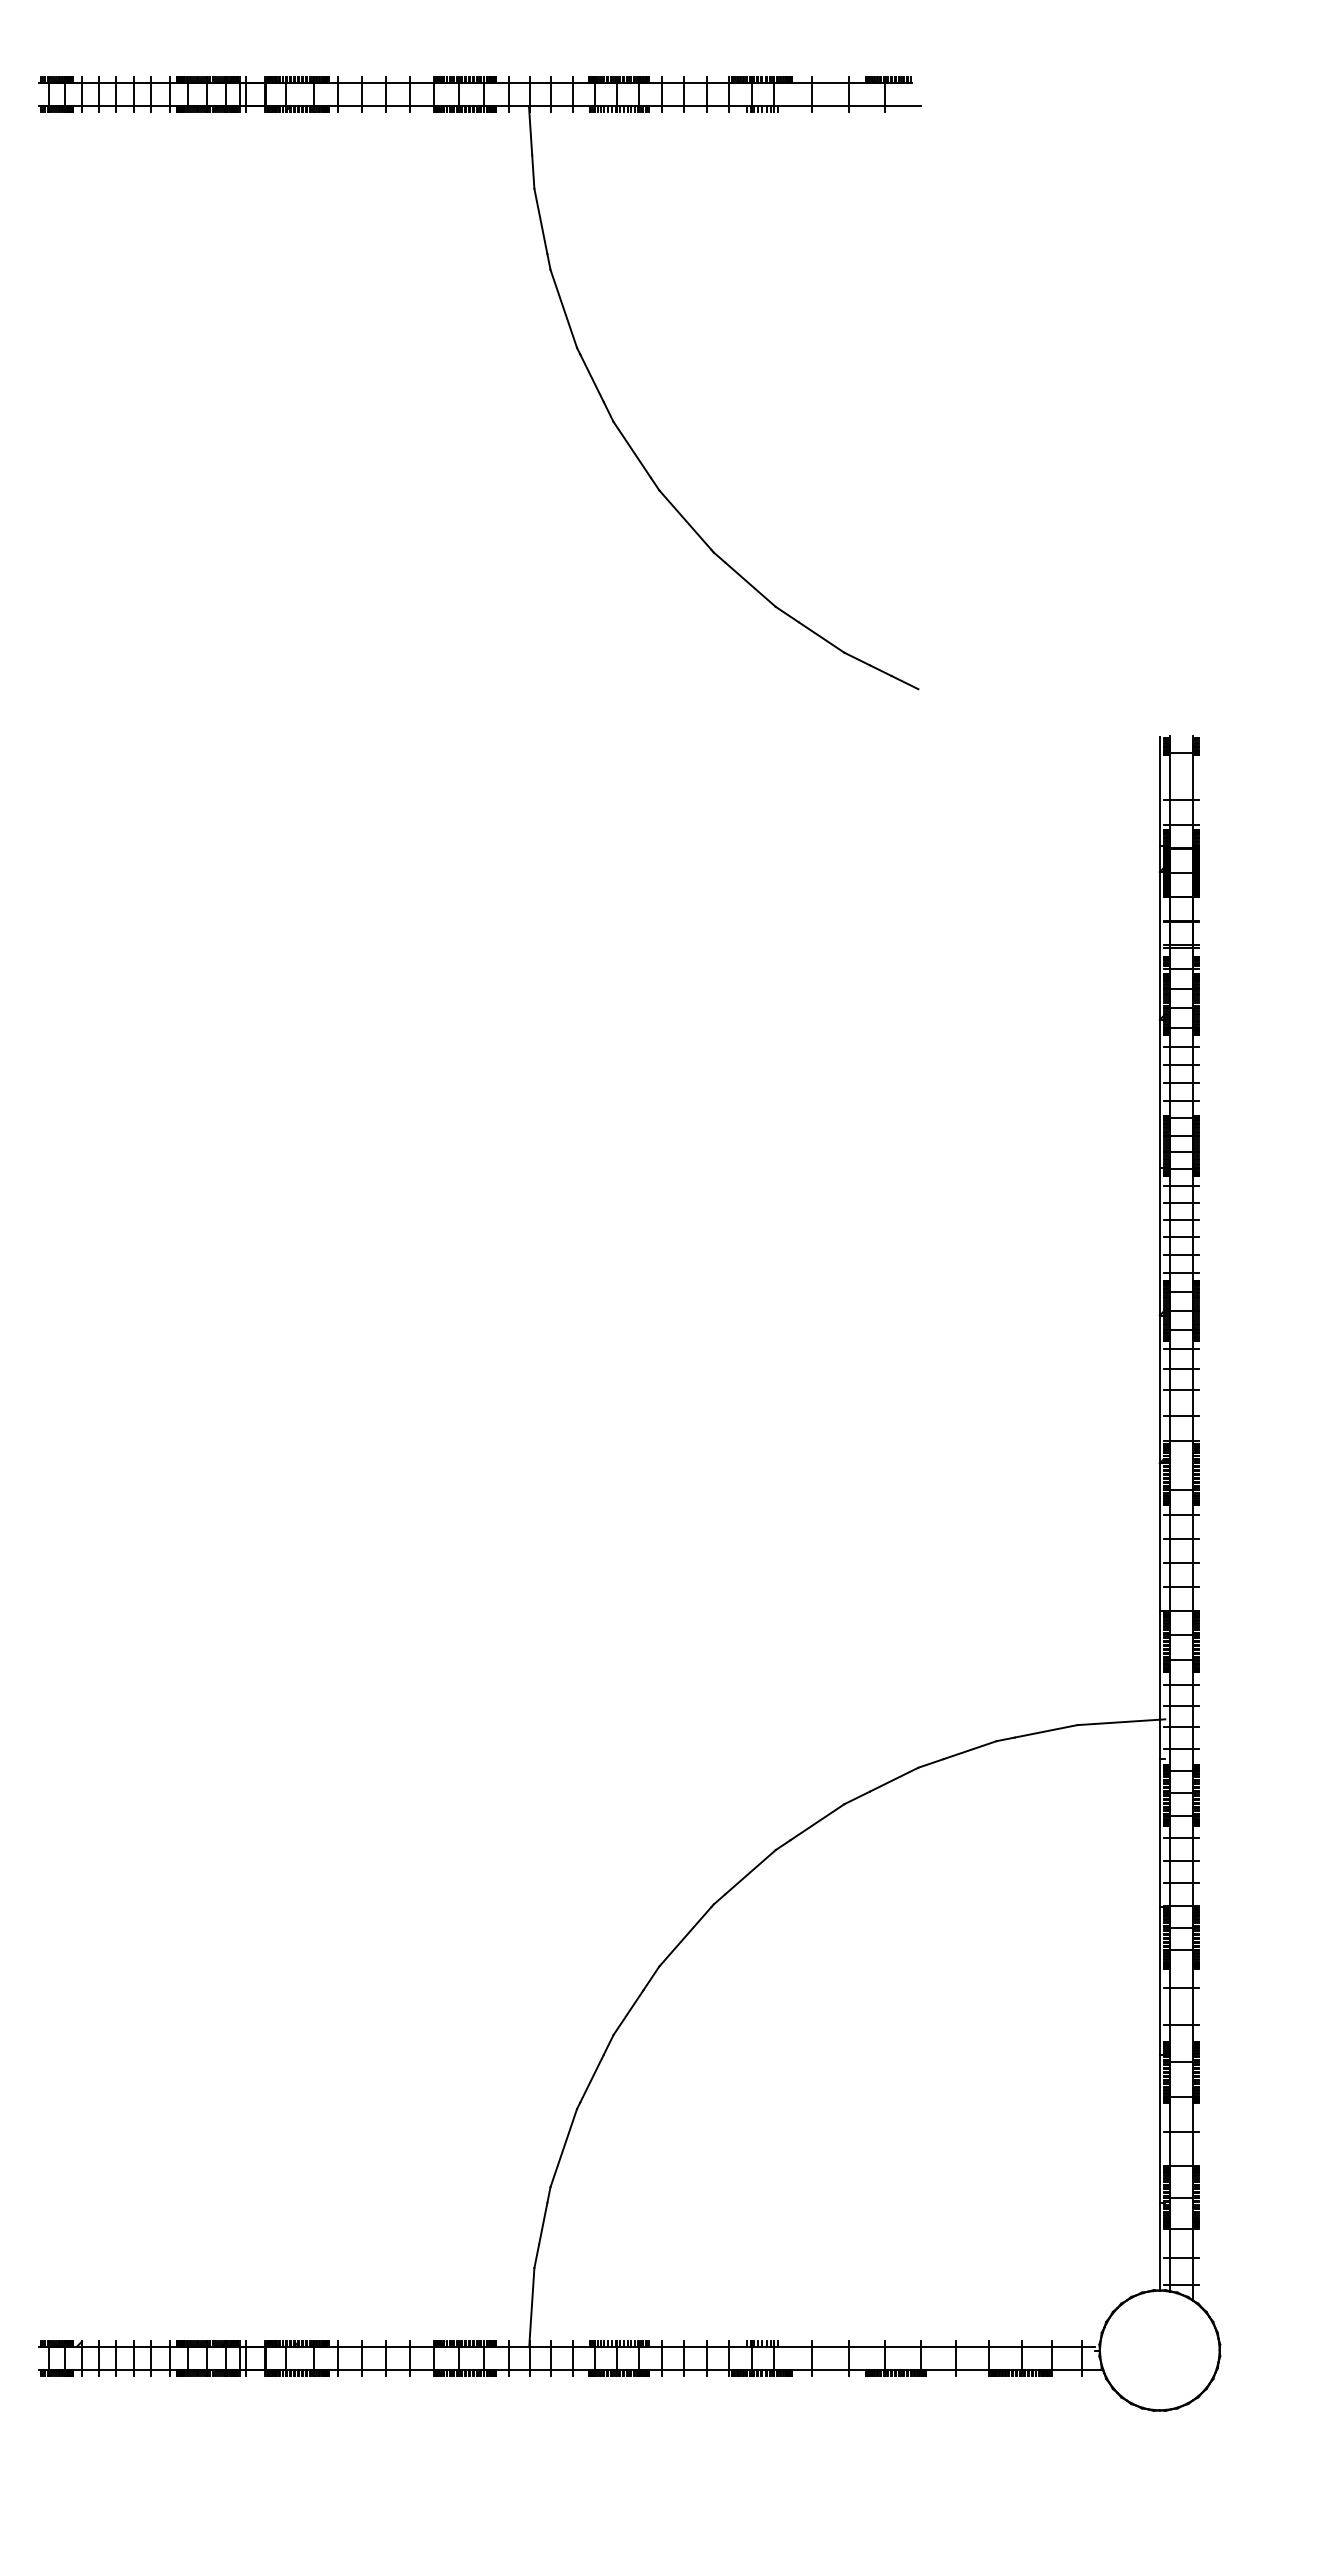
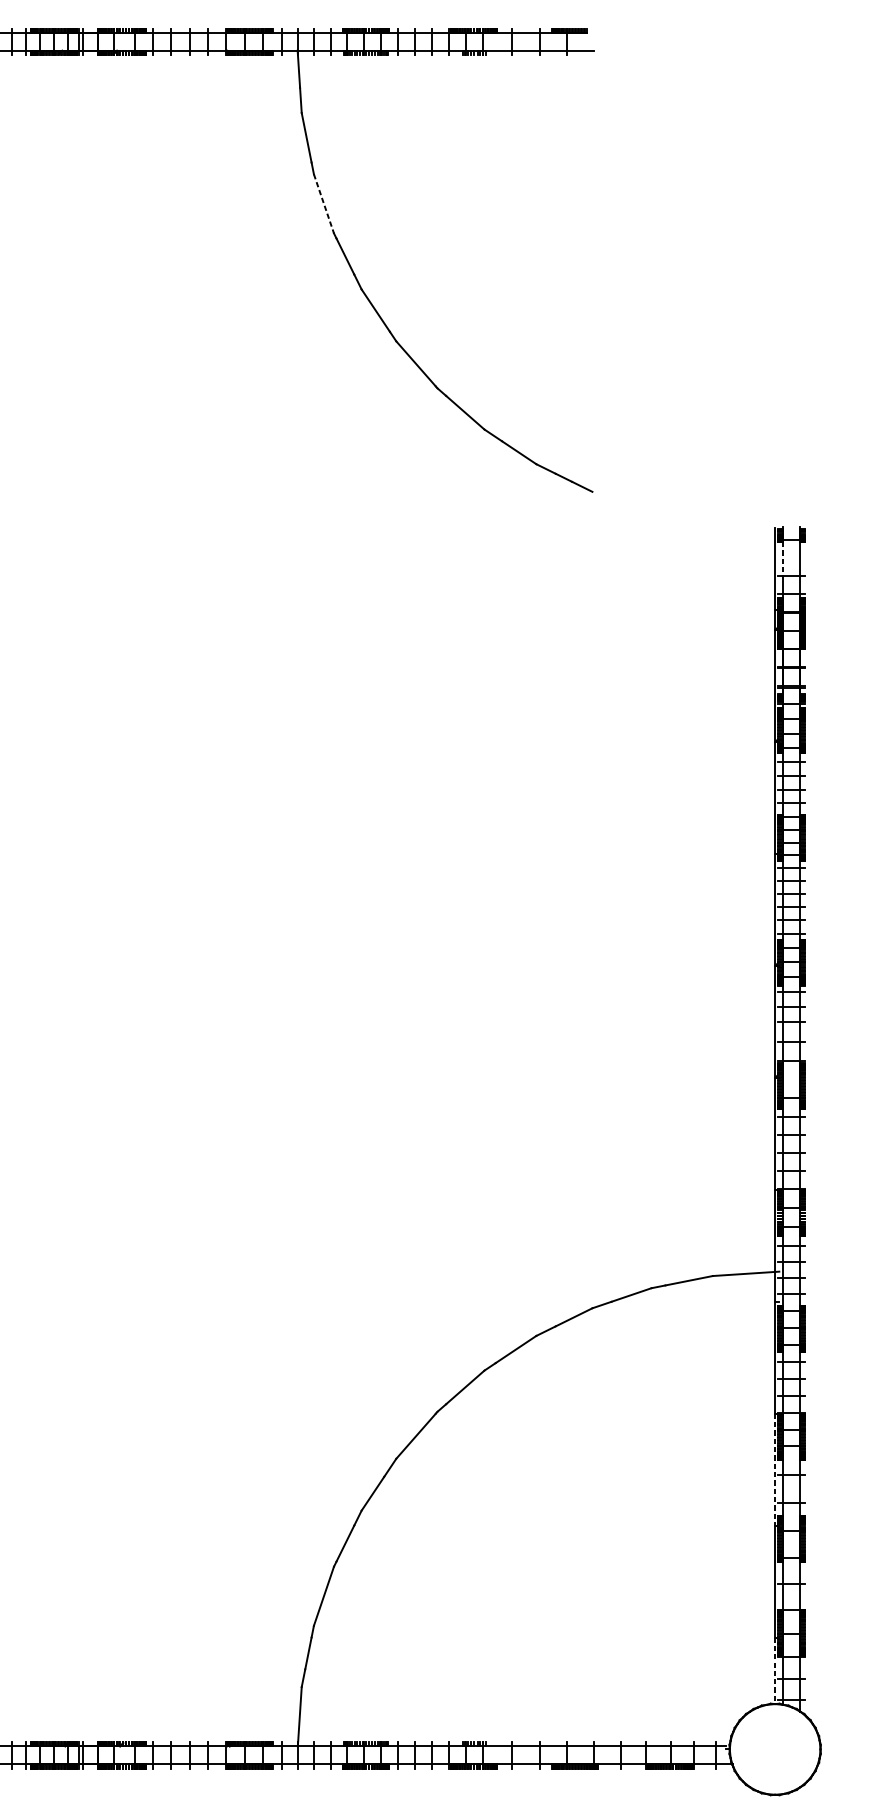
line: (563, 309) -> (323, 204), solid -> dashed
line: (1169, 778) -> (782, 559), solid -> dashed
line: (1159, 1980) -> (774, 1469), solid -> dashed
line: (1159, 2246) -> (774, 1670), solid -> dashed

